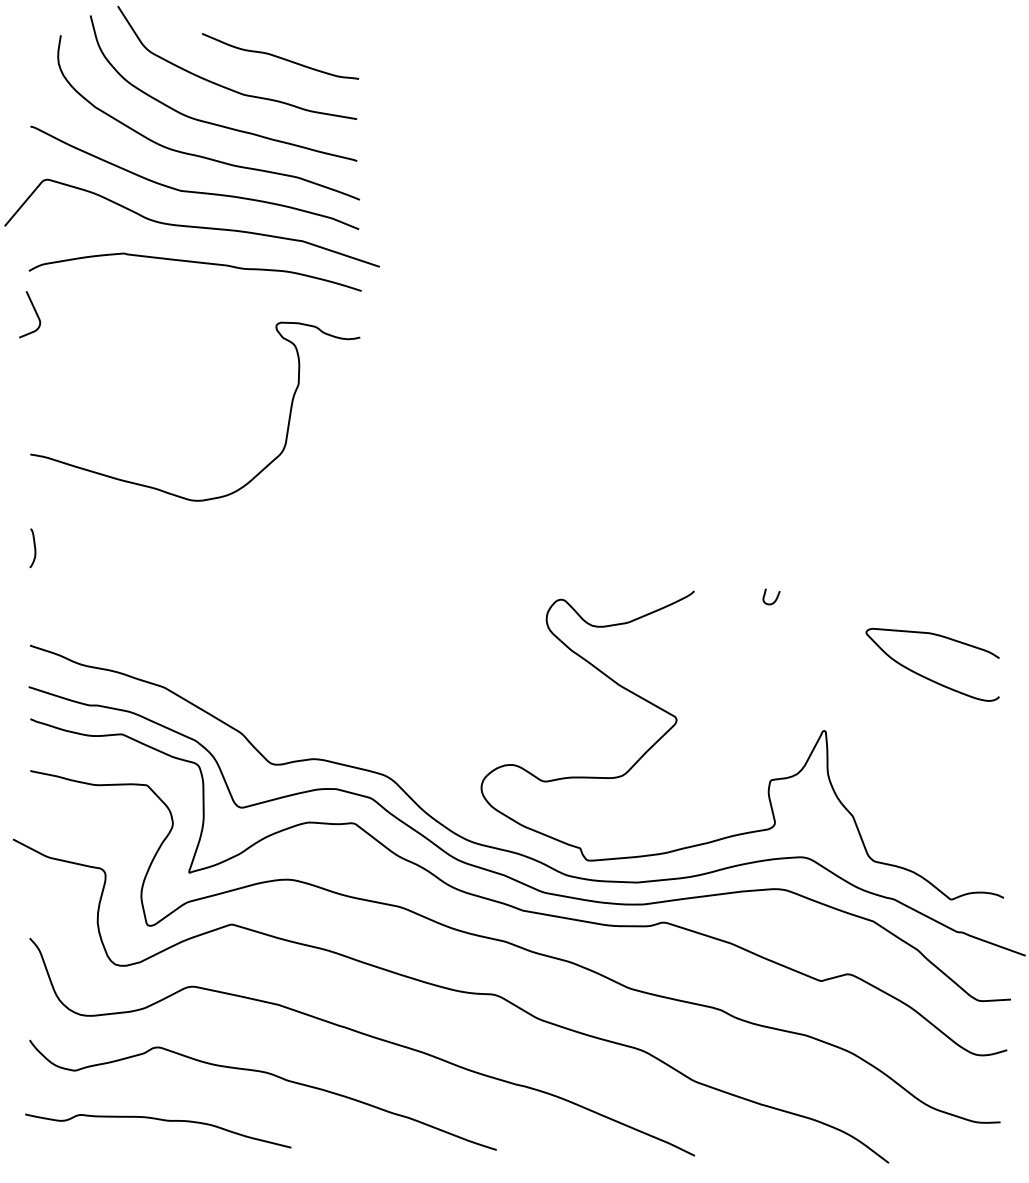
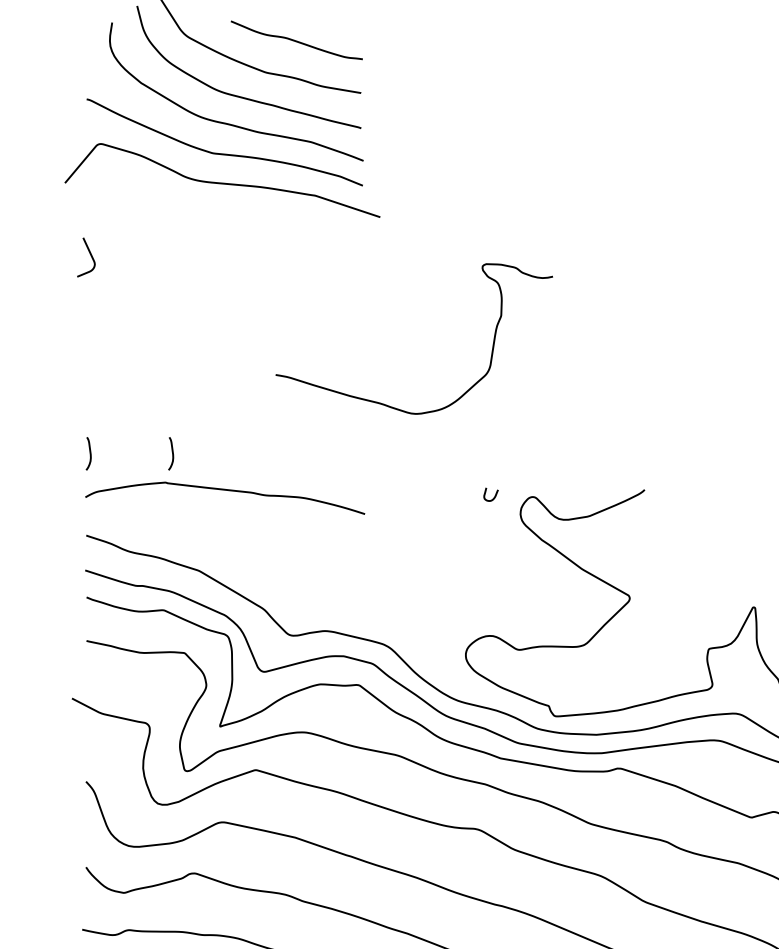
curve: (196, 263) -> (226, 490), moved
curve: (164, 490) -> (388, 405), moved
curve: (132, 548) -> (172, 453), added
curve: (775, 598) -> (494, 496), moved

